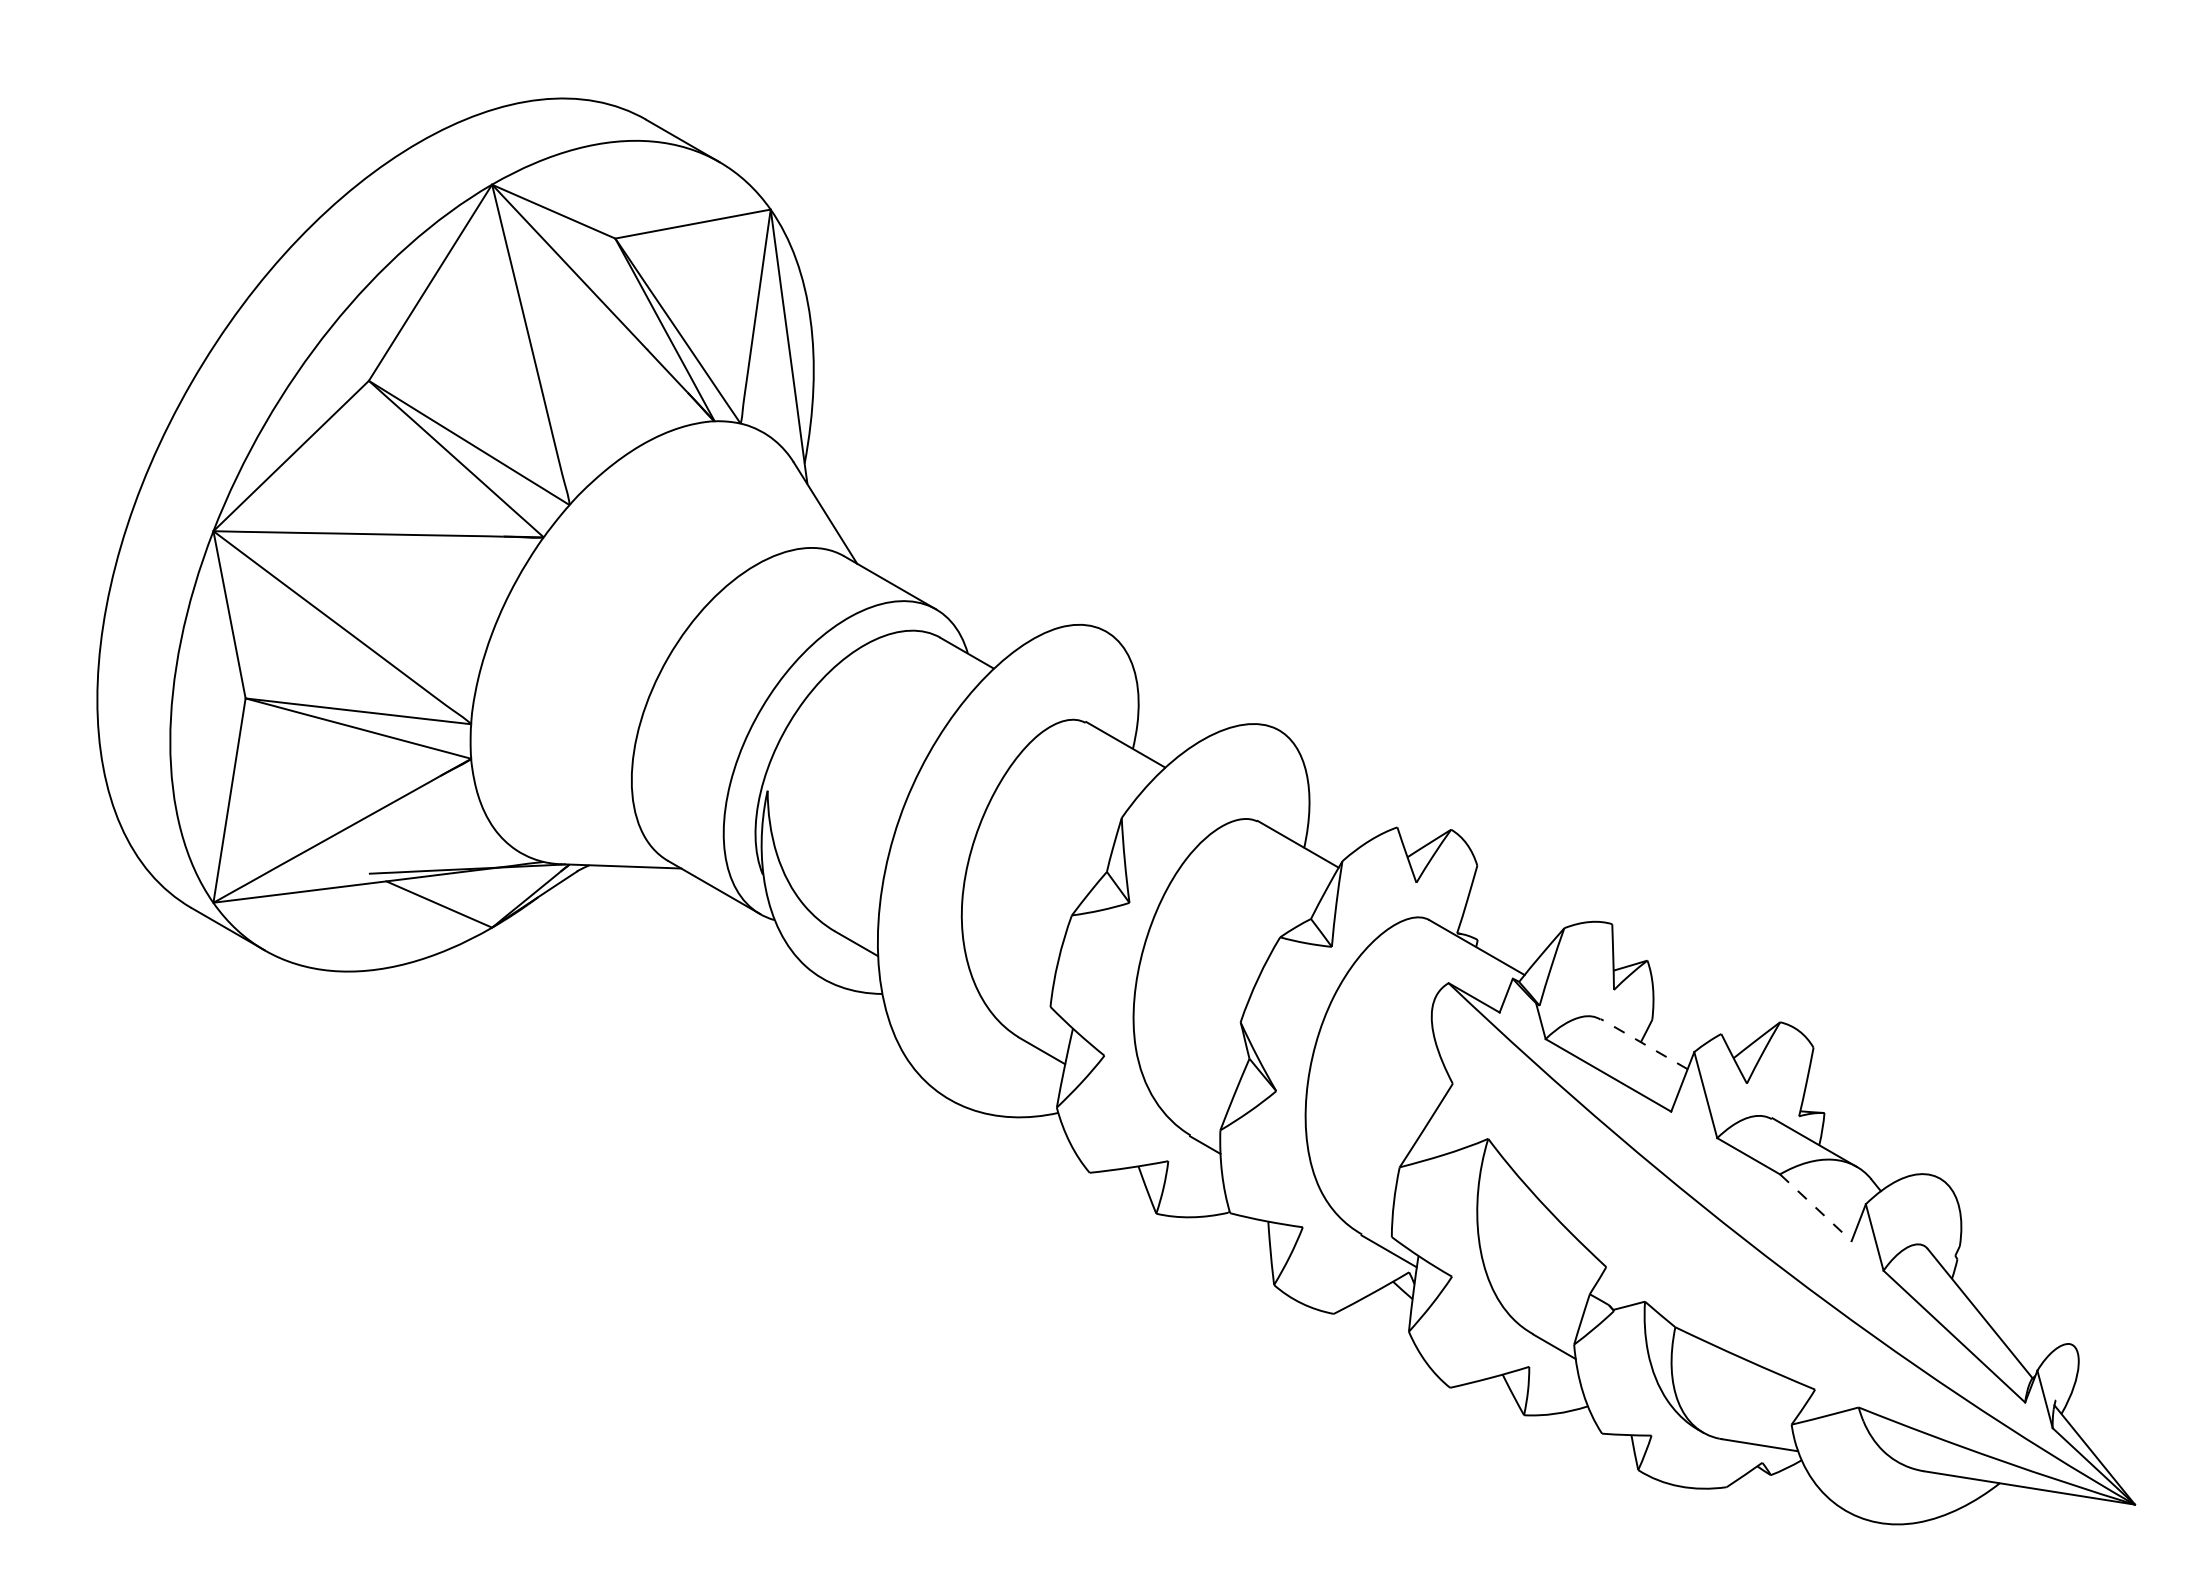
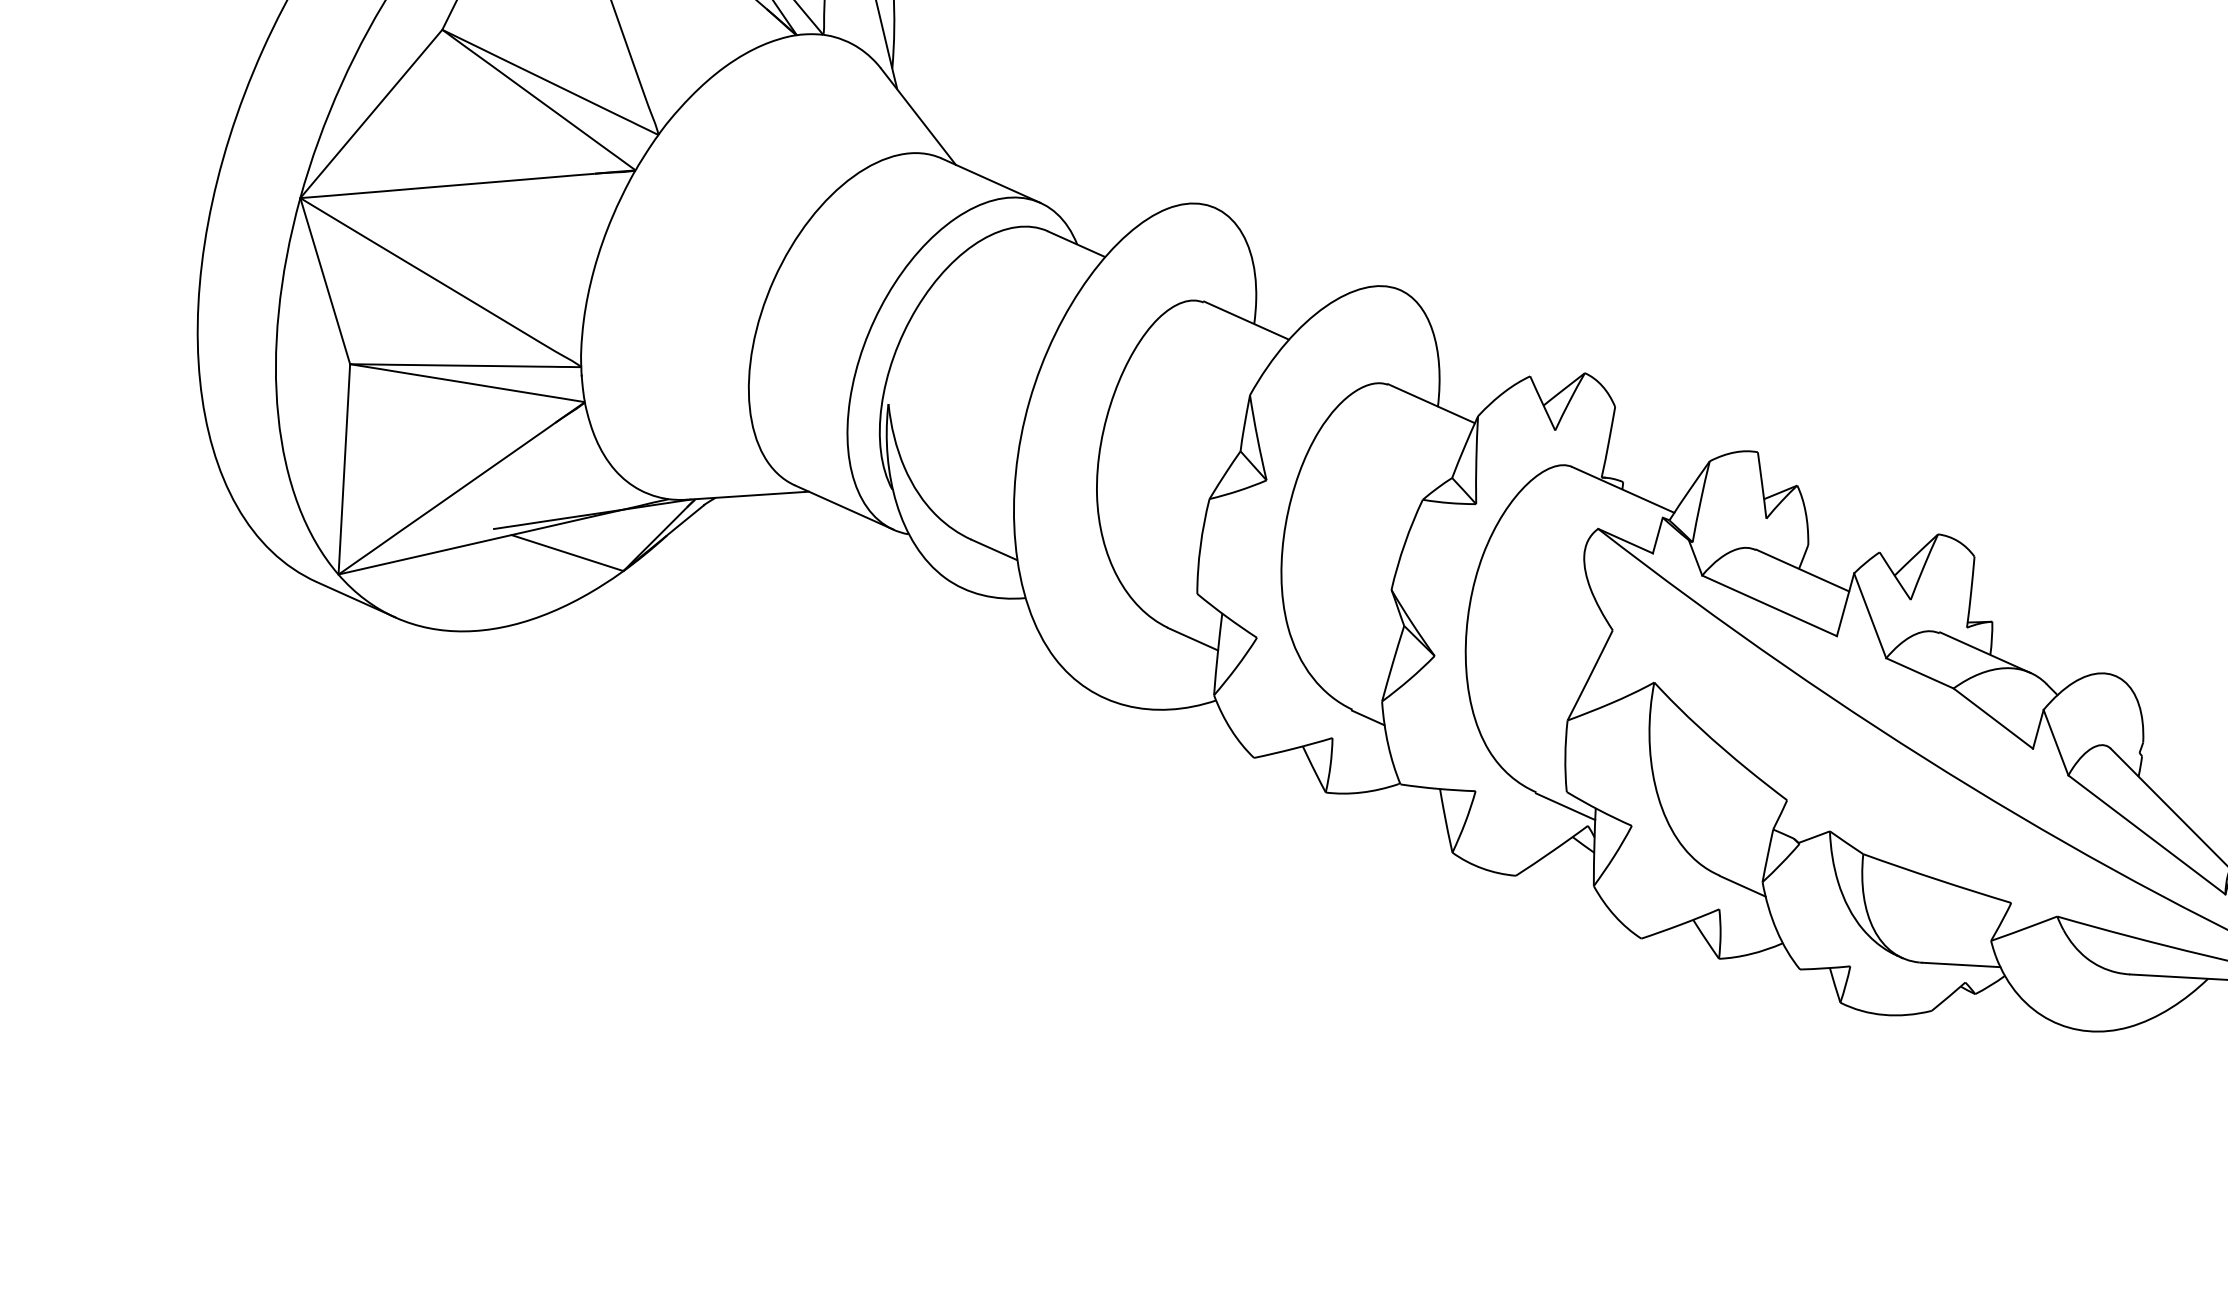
line: (1643, 1043) -> (1801, 569), dashed -> solid
line: (1815, 1207) -> (1992, 718), dashed -> solid

